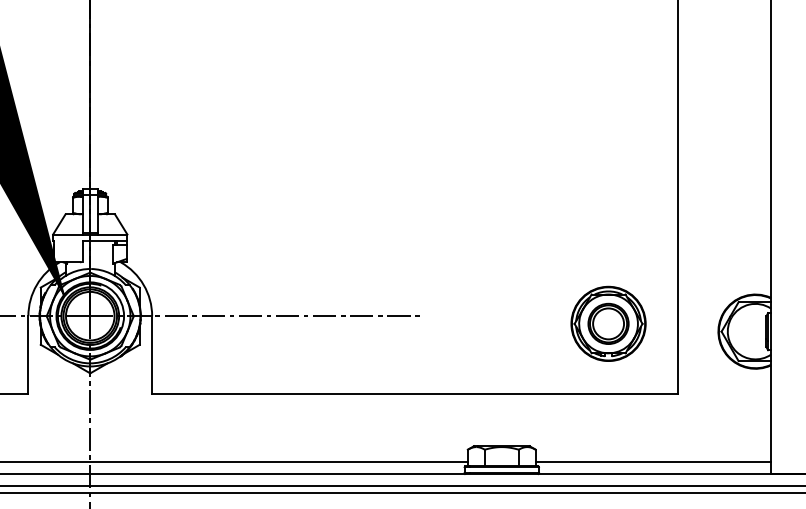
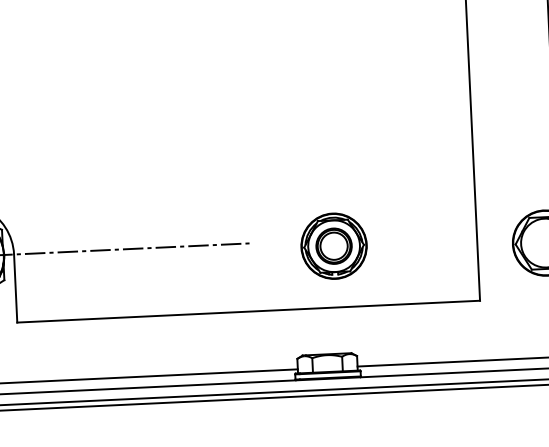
part: (608, 323) -> (334, 245), moved

